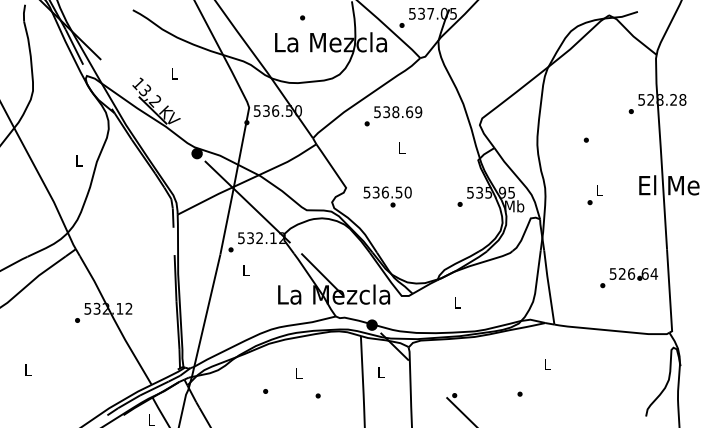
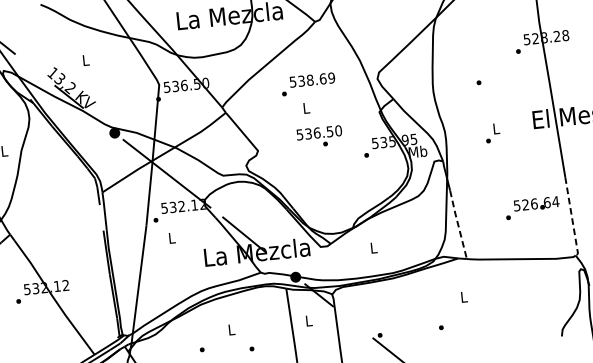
text: (393, 116) -> (308, 84), moved
text: (387, 196) -> (319, 136), moved
line: (548, 286) -> (457, 223), solid -> dashed
line: (669, 292) -> (571, 217), solid -> dashed

